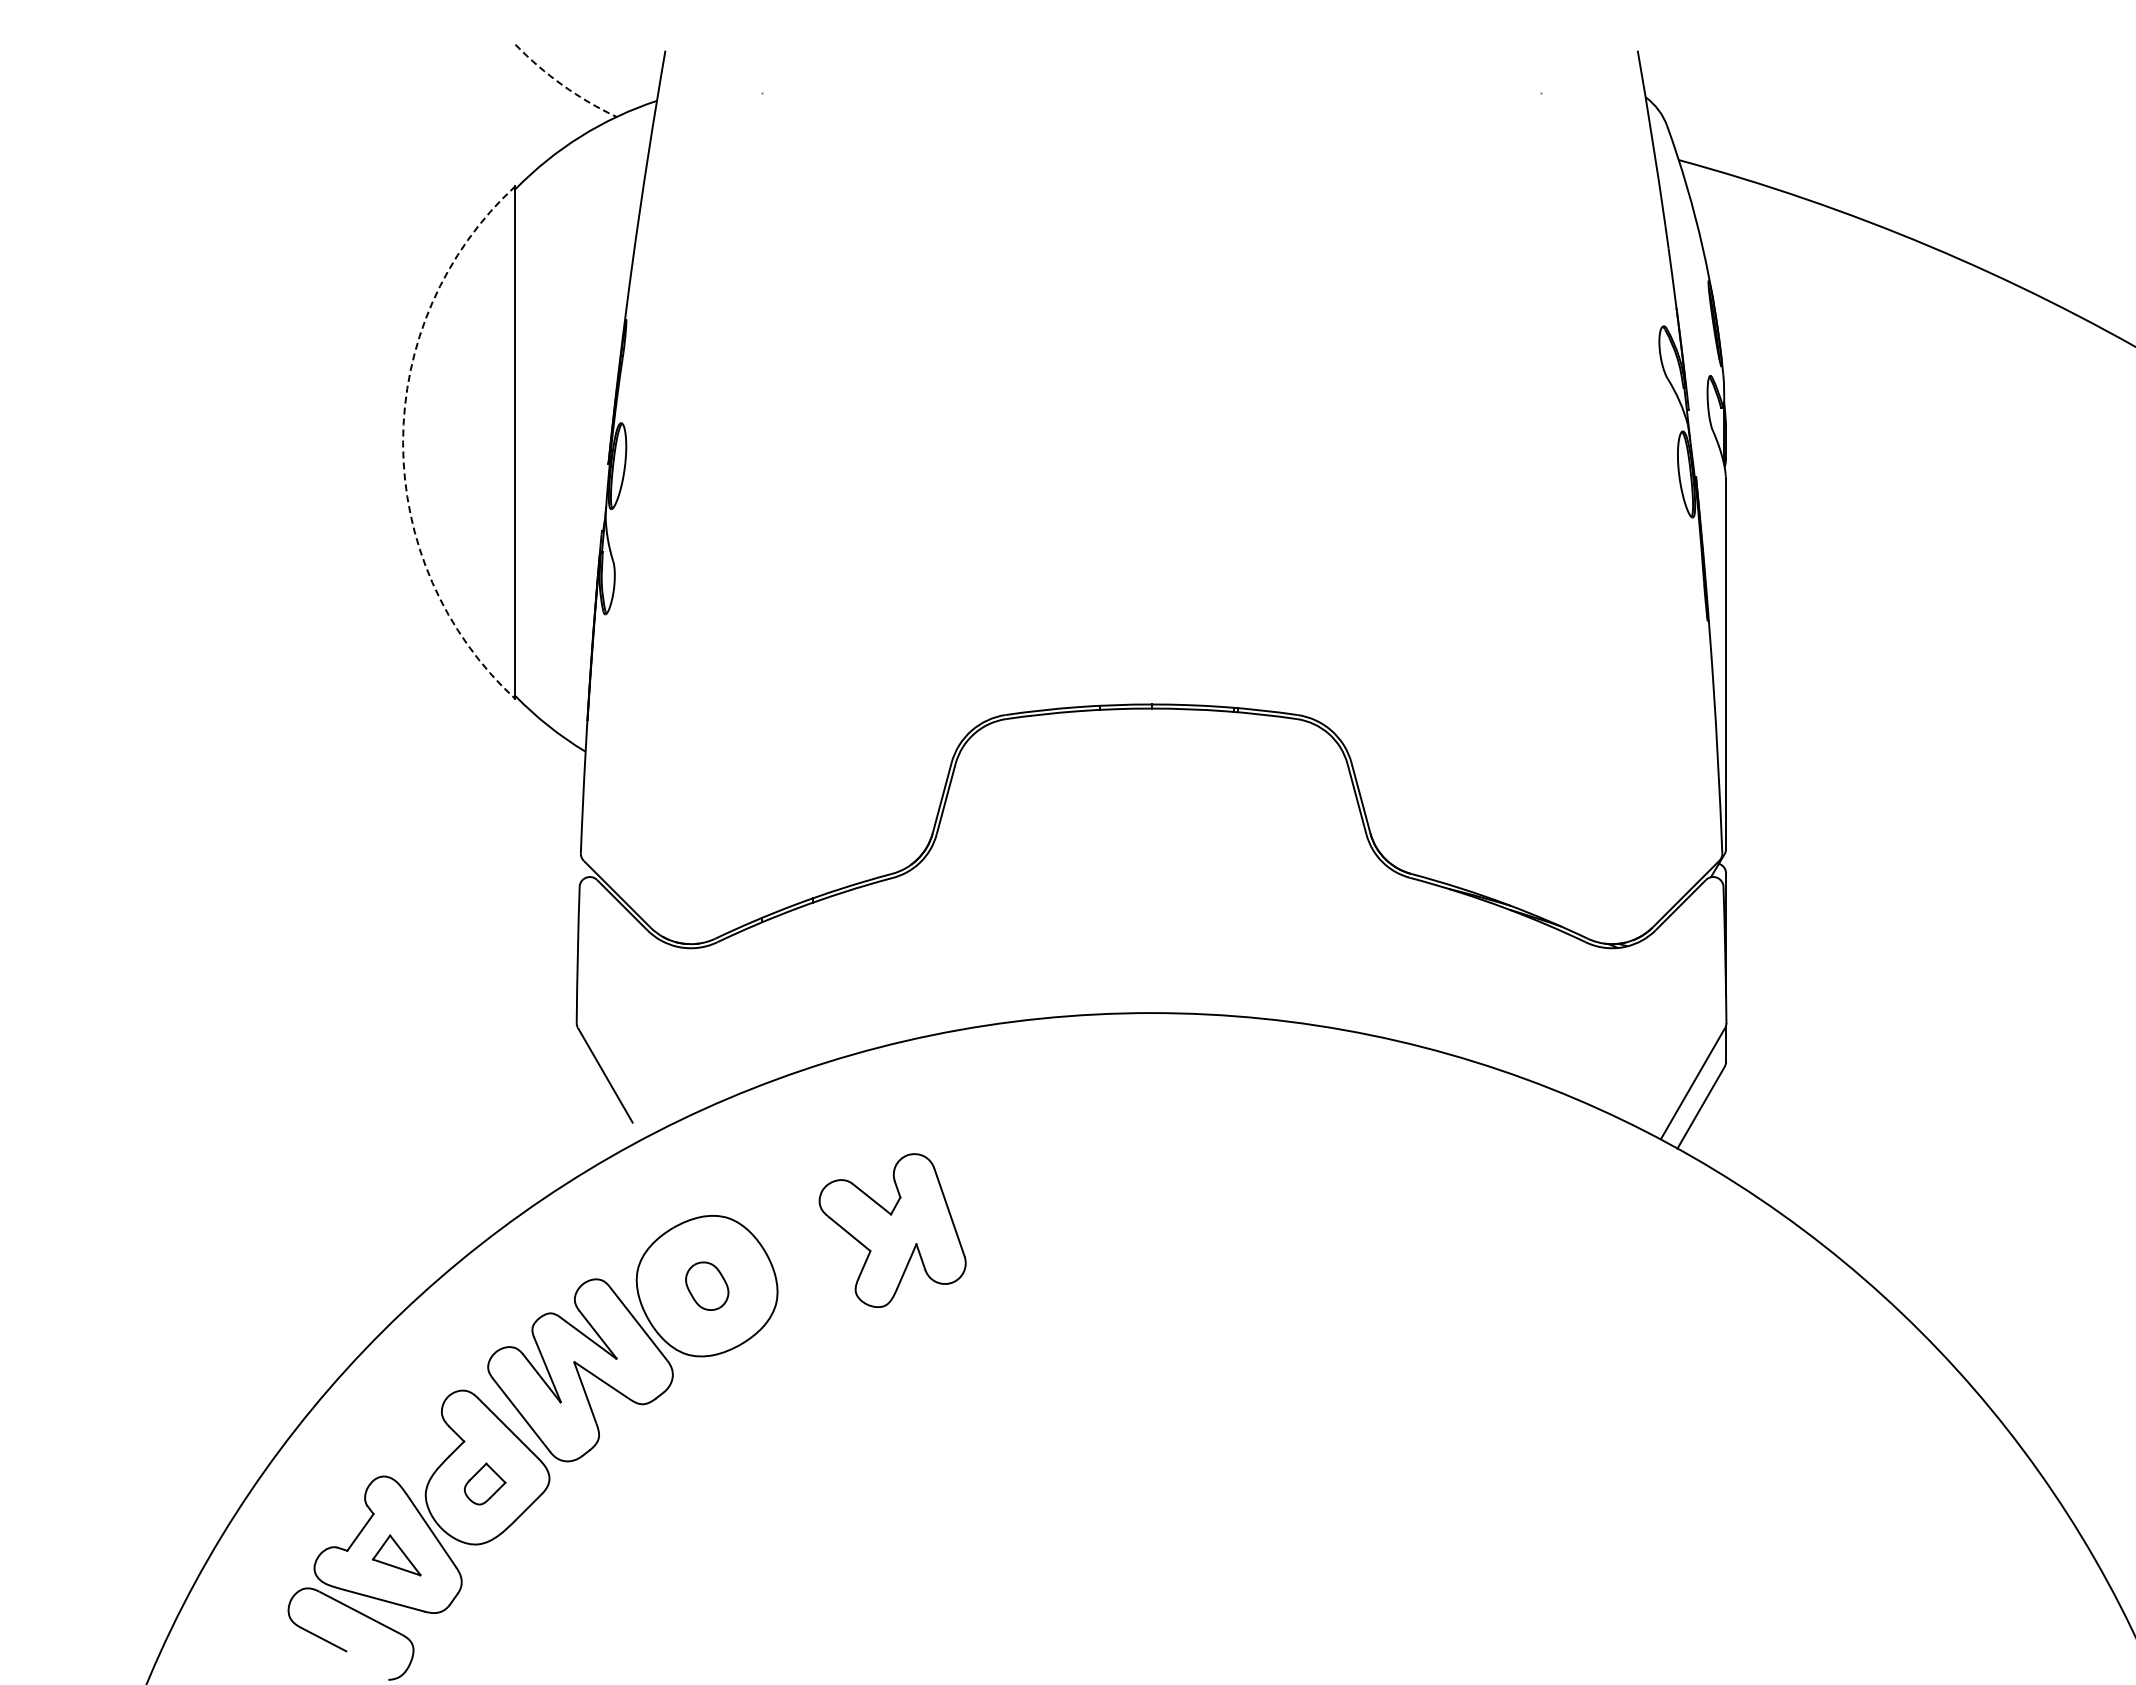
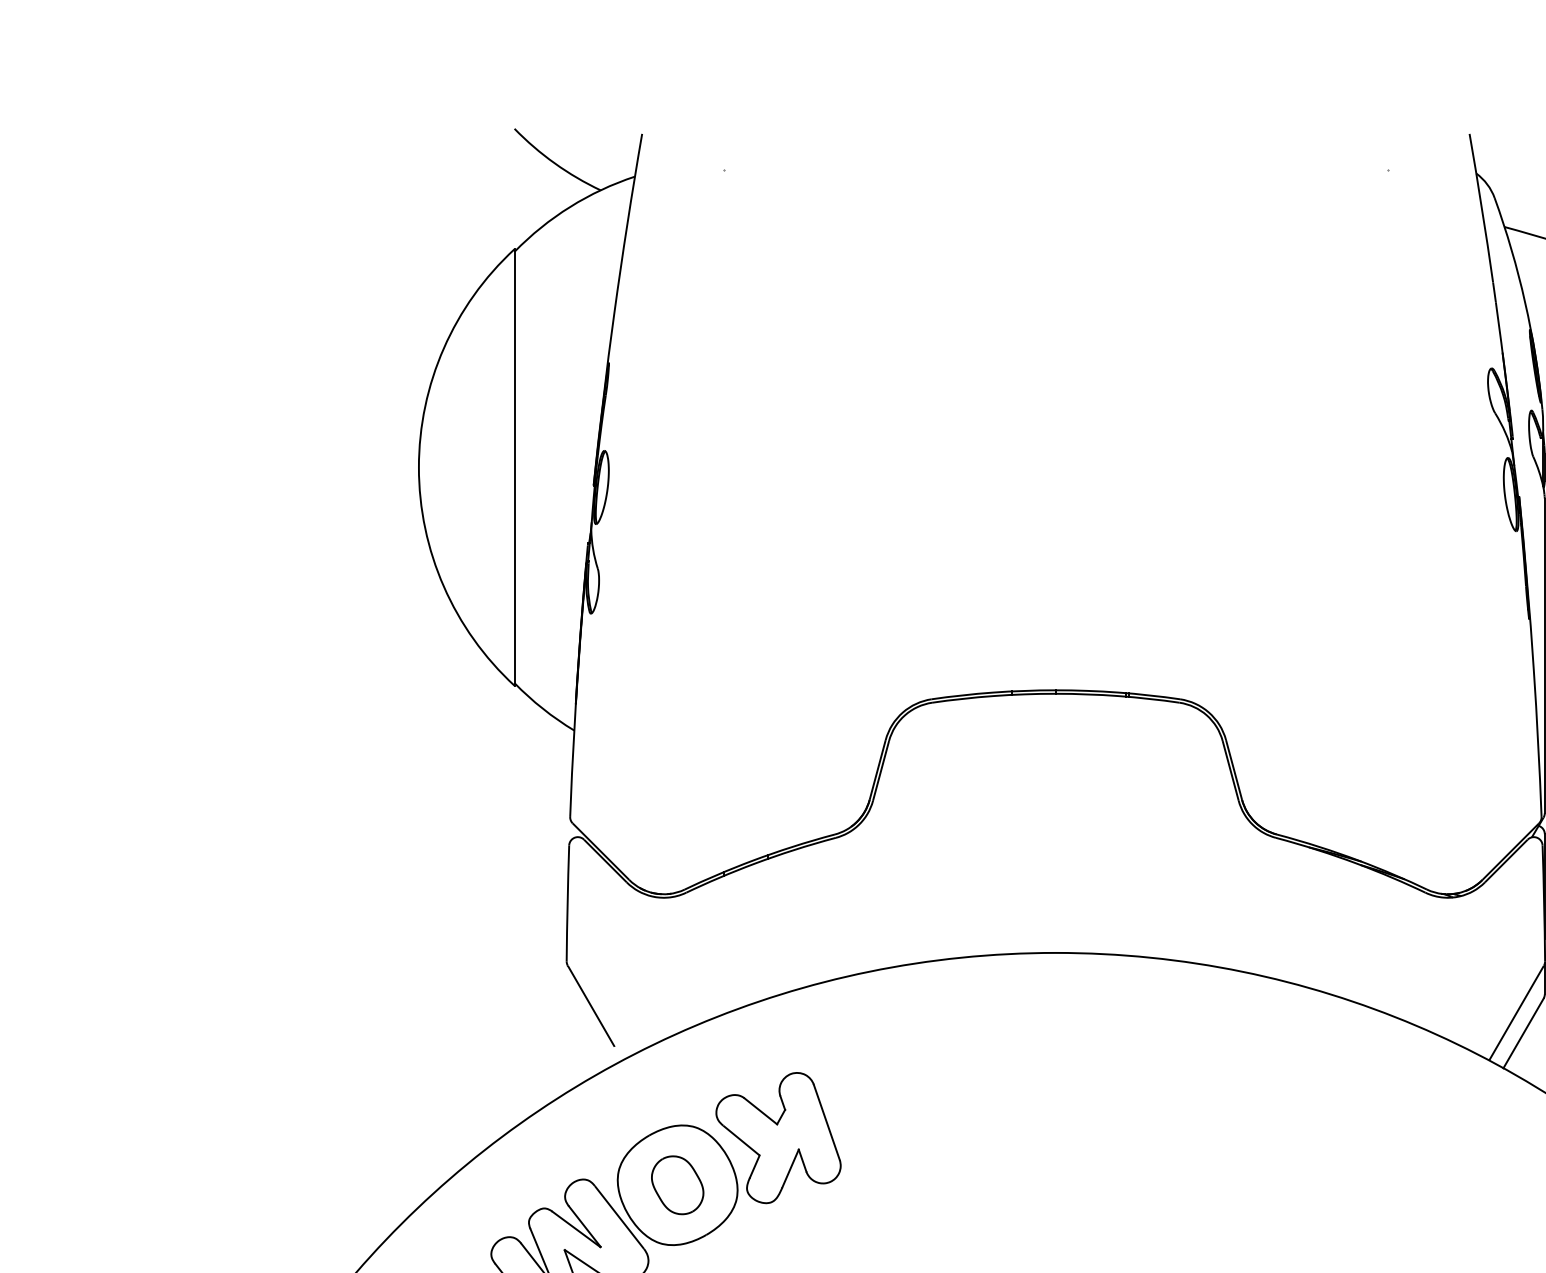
arc: (562, 85) -> (554, 163), dashed -> solid
arc: (403, 442) -> (419, 467), dashed -> solid
part: (892, 1230) -> (778, 1137), moved
part: (707, 1286) -> (677, 1185), size x1.43

